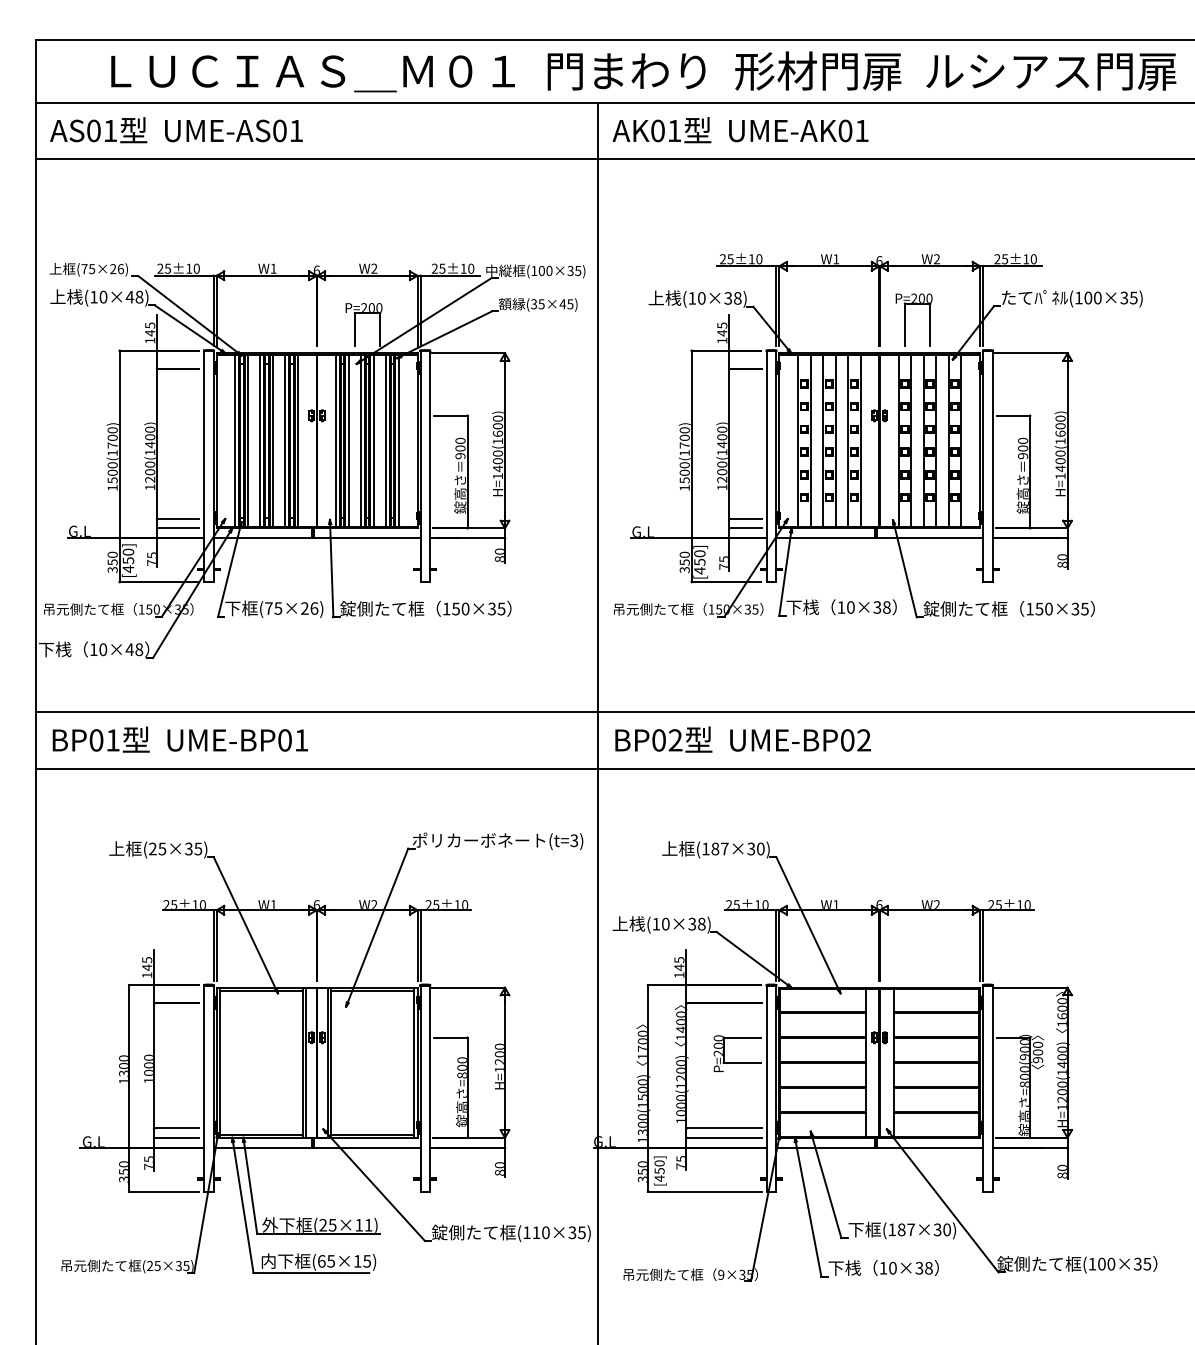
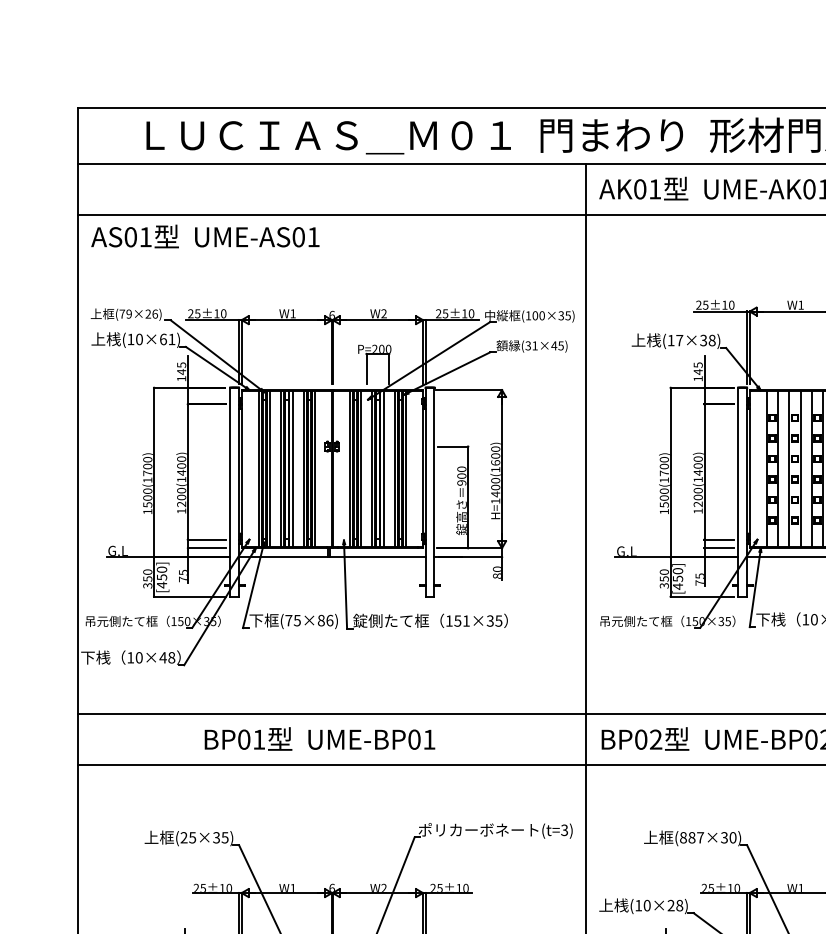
text: (176, 130) -> (205, 236), moved
text: (92, 269) -> (129, 314), (75×26) -> (79×26)
text: (134, 296) -> (167, 338), (10×48) -> (10×61)
text: (701, 298) -> (679, 340), (10×38) -> (17×38)
text: (541, 304) -> (534, 346), (35×45) -> (31×45)
text: (304, 608) -> (320, 620), (75×26) -> (75×86)
text: (465, 608) -> (466, 620), 150×35 -> 151×35
text: (179, 739) -> (319, 738), moved
text: (705, 848) -> (683, 837), (187×30) -> (887×30)
text: (692, 924) -> (671, 905), (10×38) -> (10×28)

